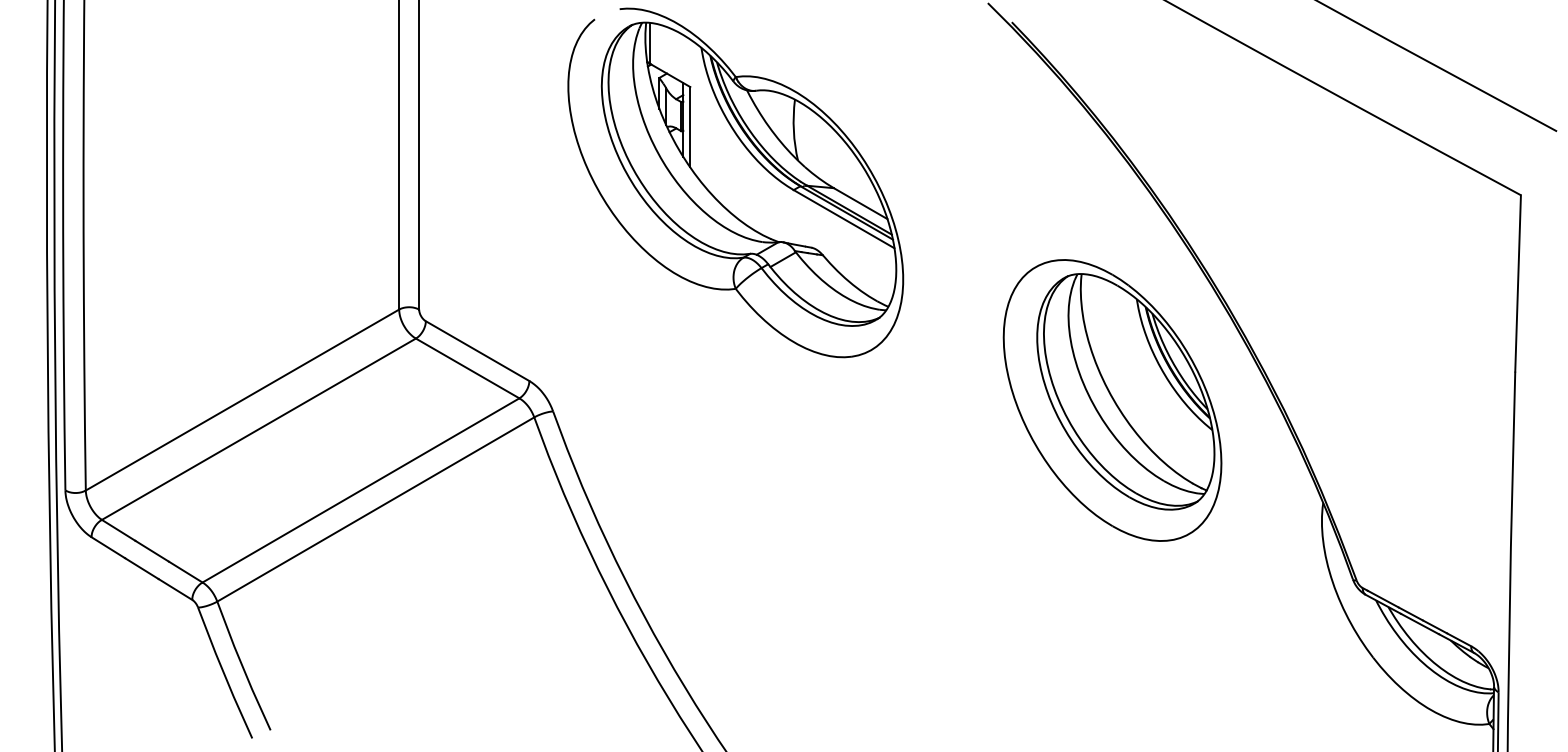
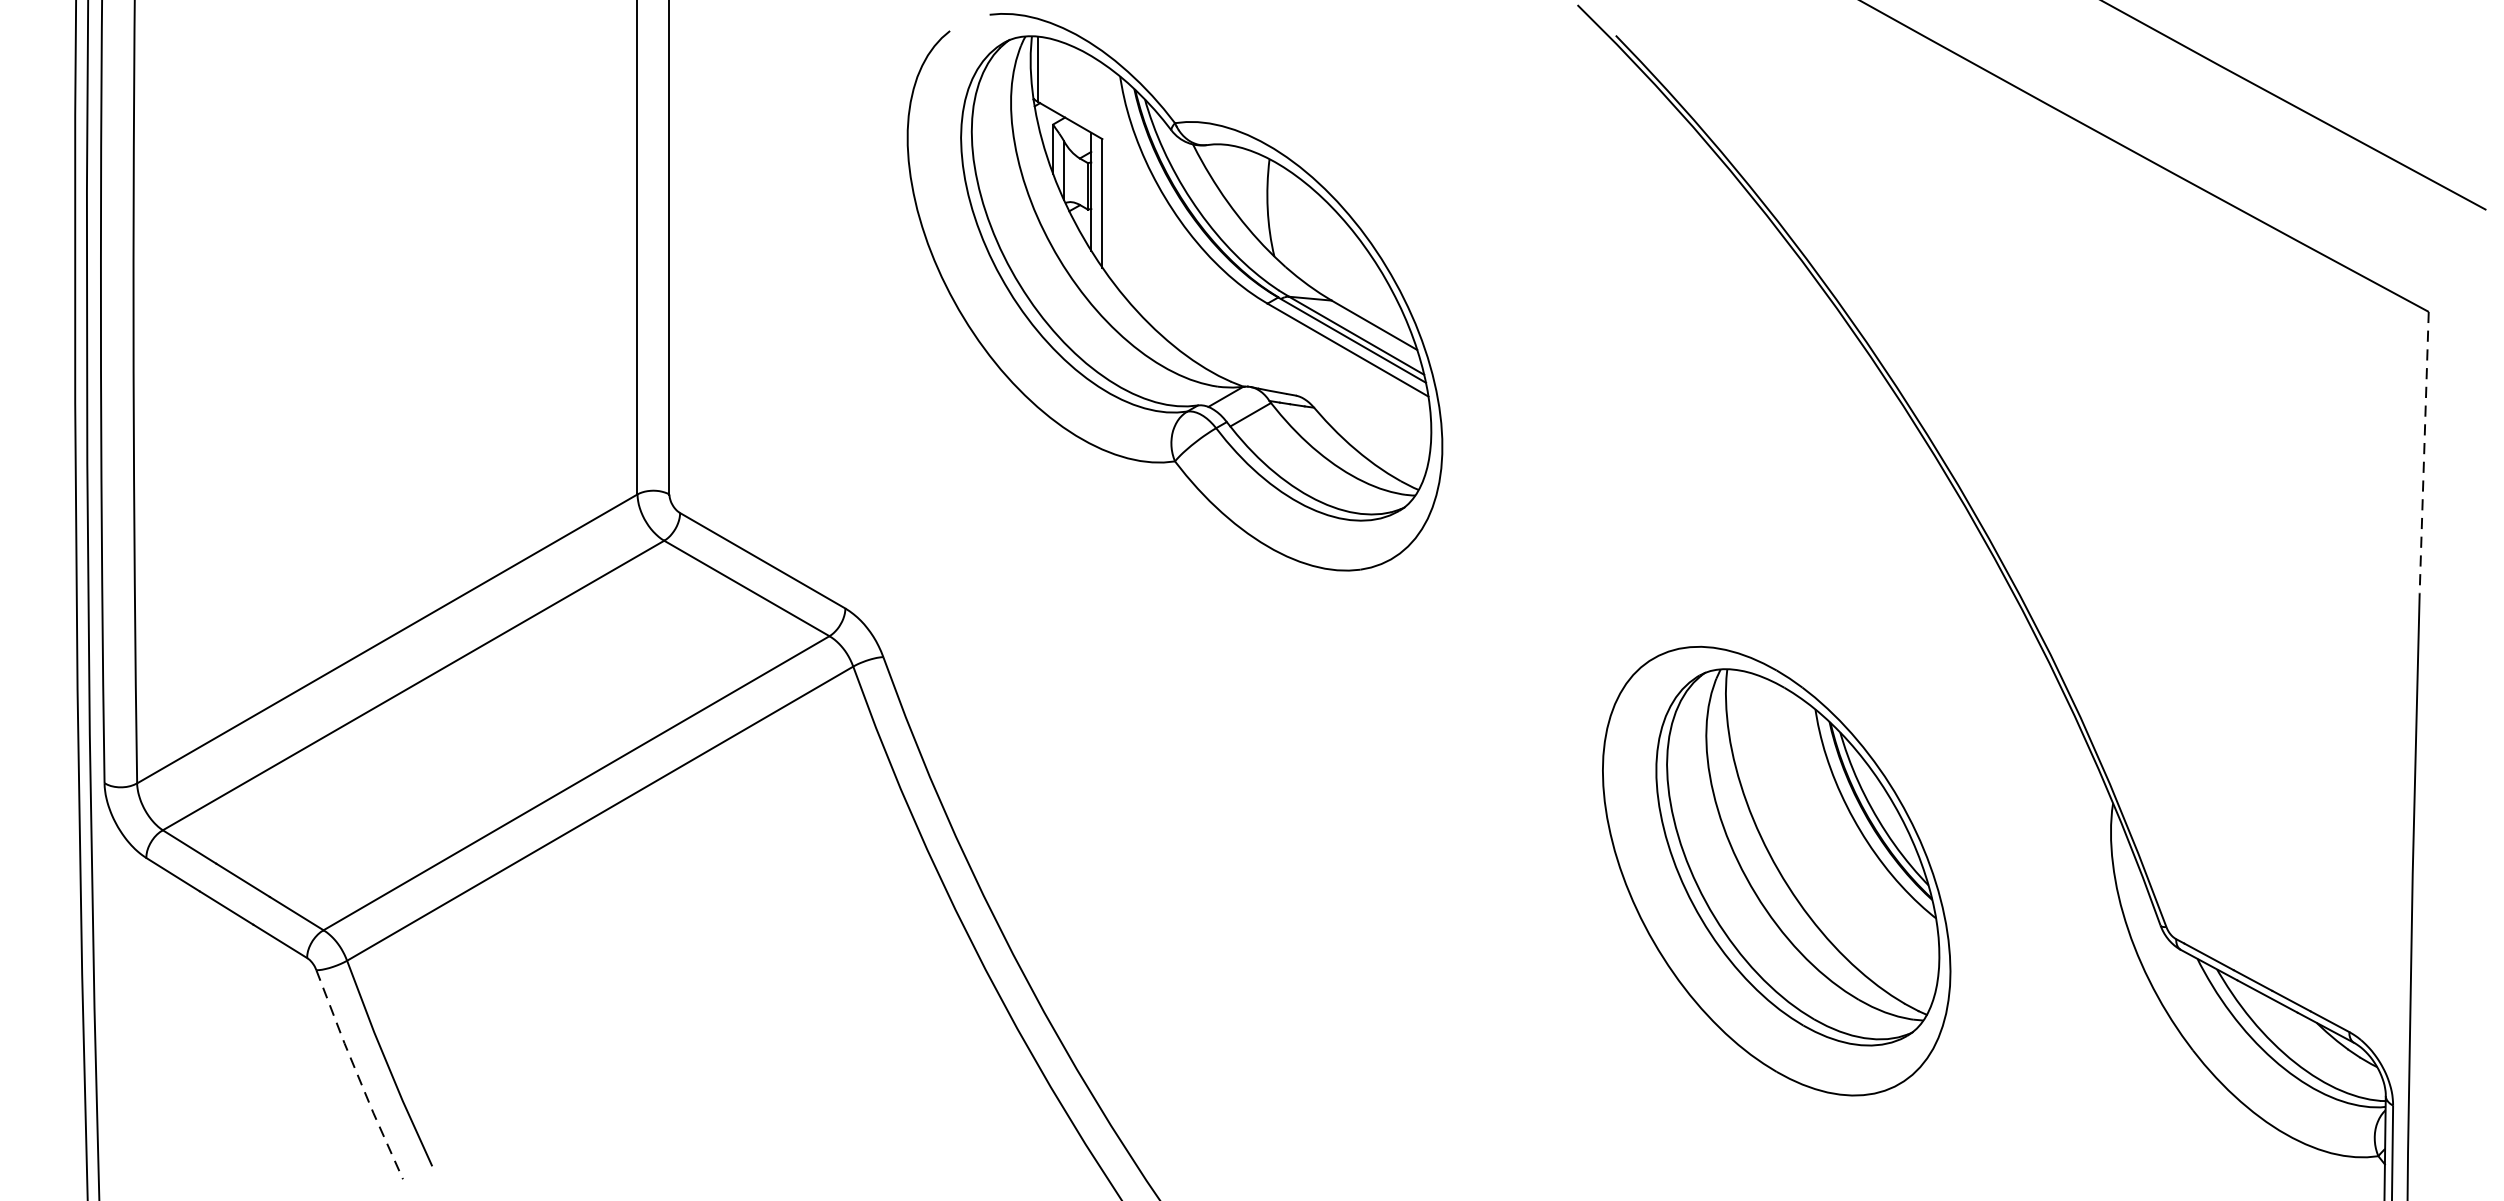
line: (1518, 283) -> (2424, 452), solid -> dashed
part: (1112, 400) -> (1776, 871), moved
line: (224, 673) -> (358, 1075), solid -> dashed

